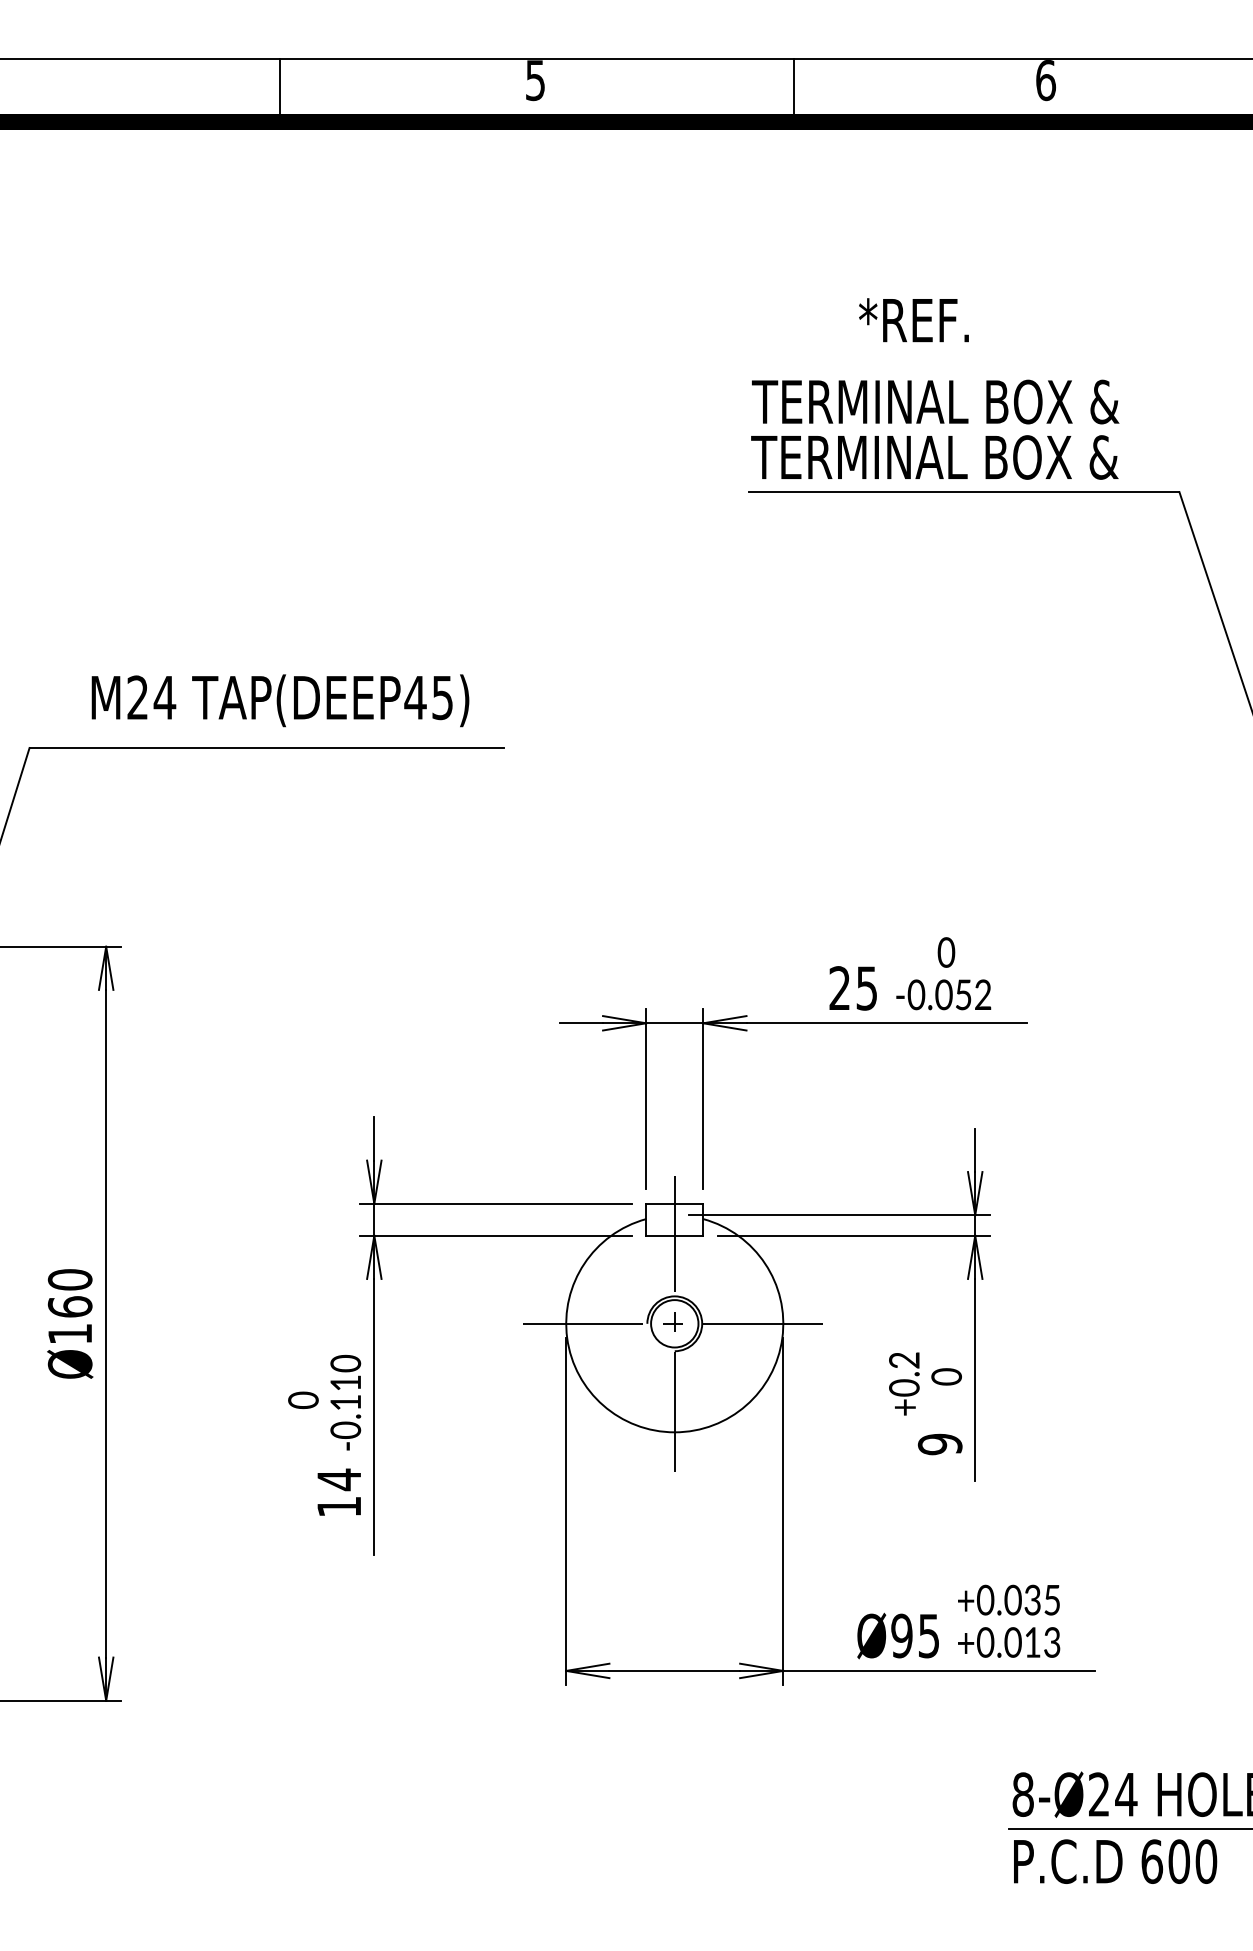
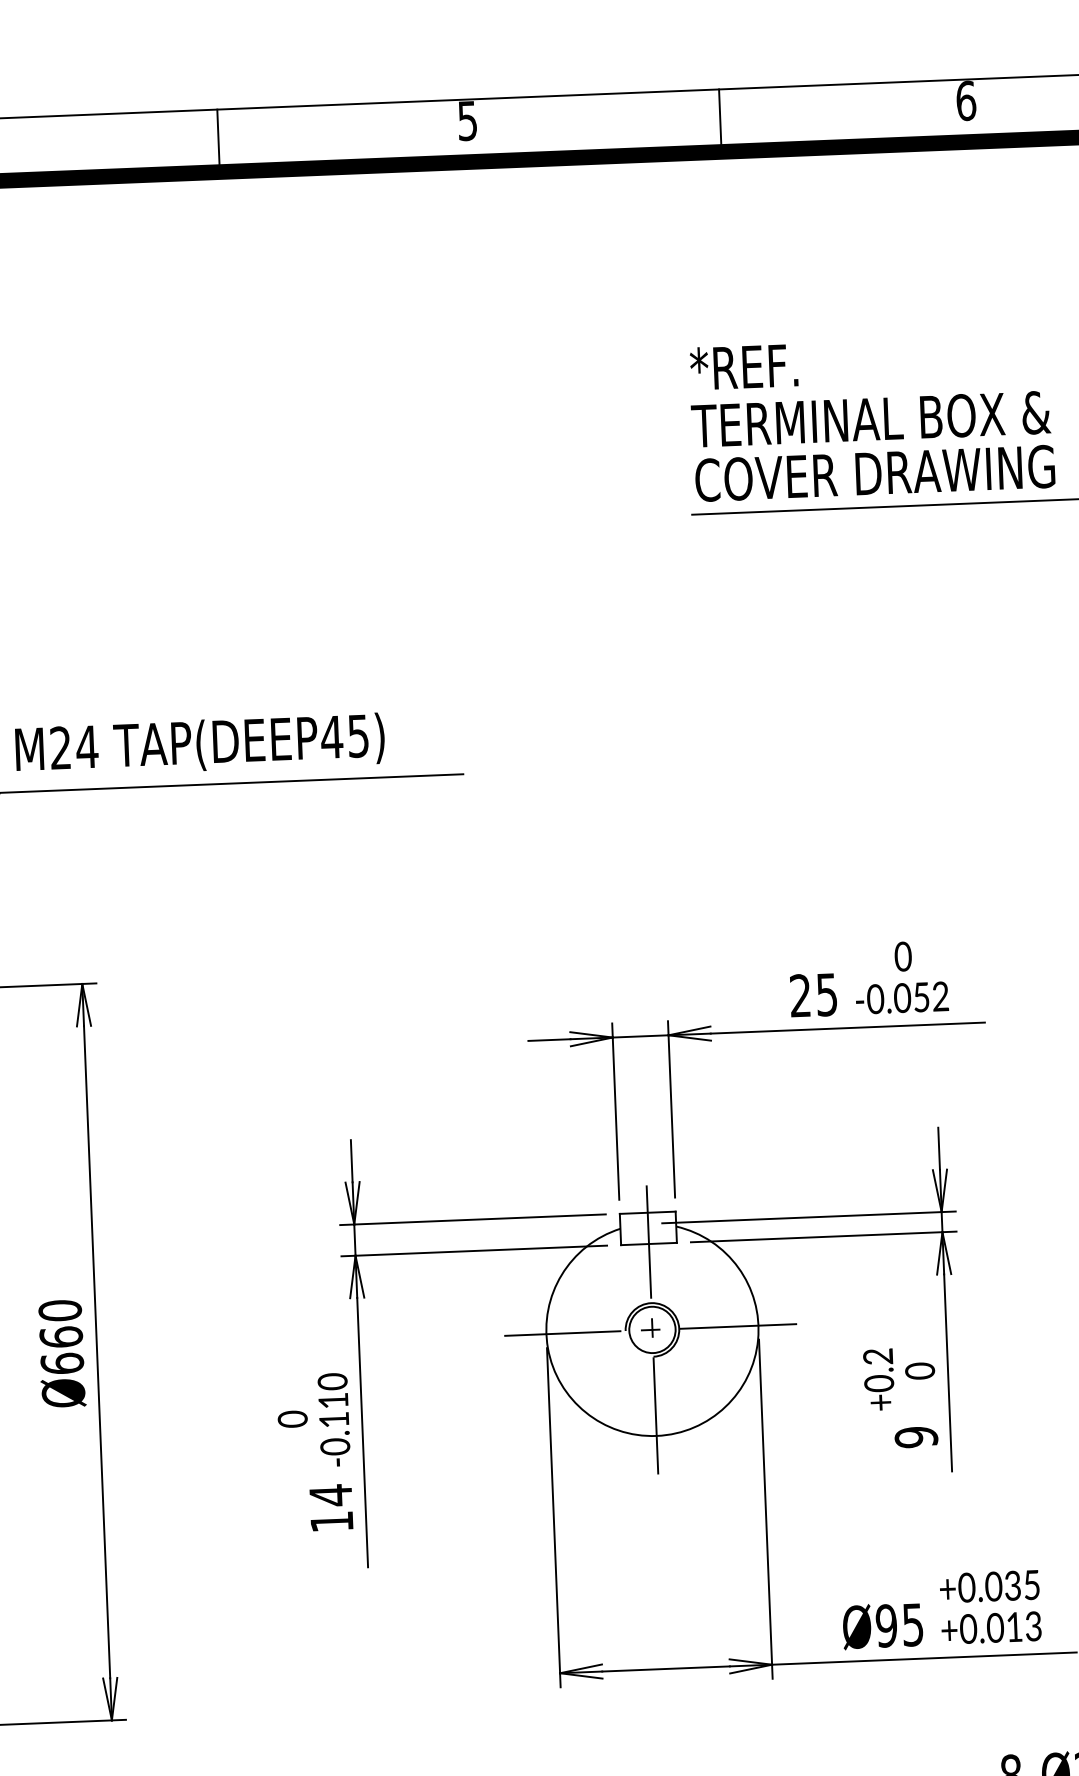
text: (913, 320) -> (743, 367), moved
text: (936, 457) -> (874, 473), TERMINAL BOX & -> COVER DRAWING
text: (280, 700) -> (200, 745), moved
text: (69, 1333) -> (61, 1363), Ø160 -> Ø660

